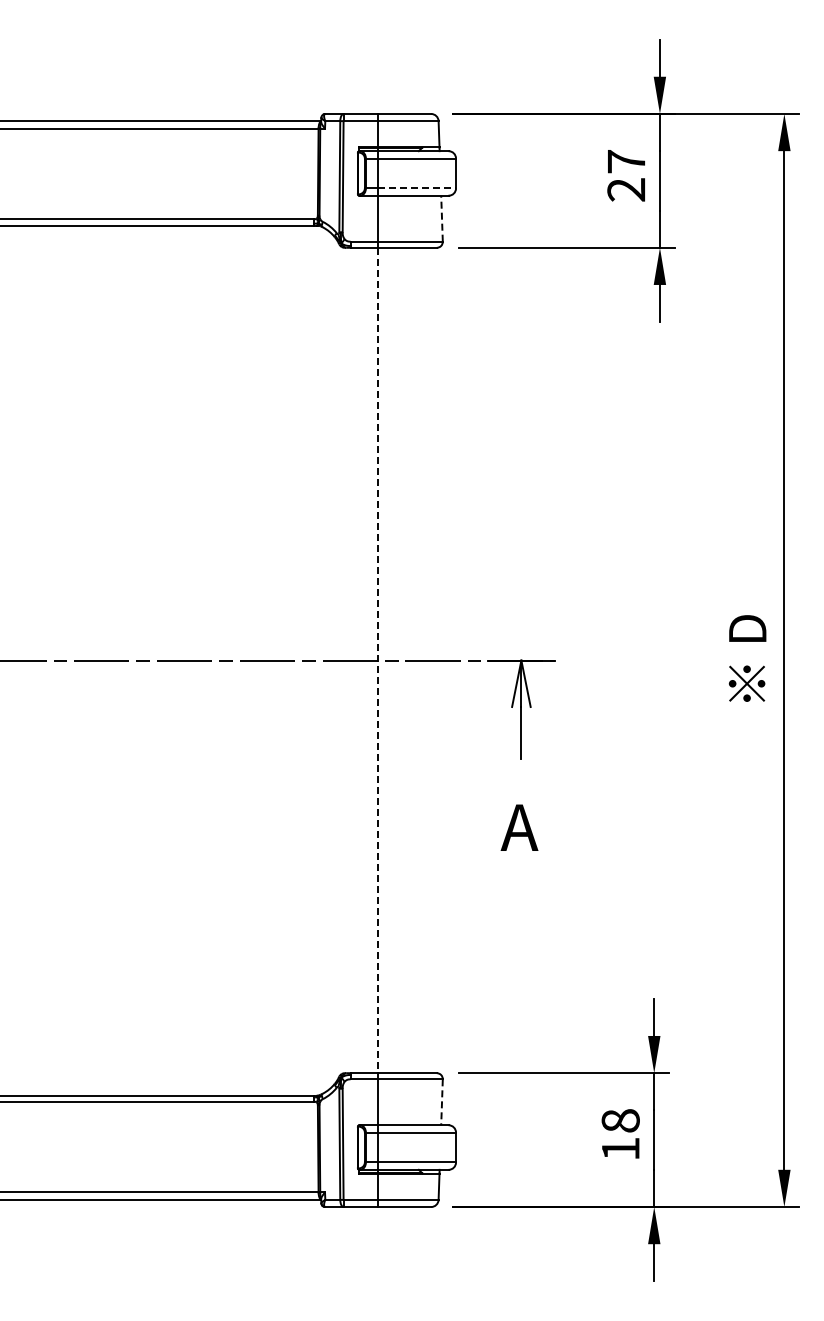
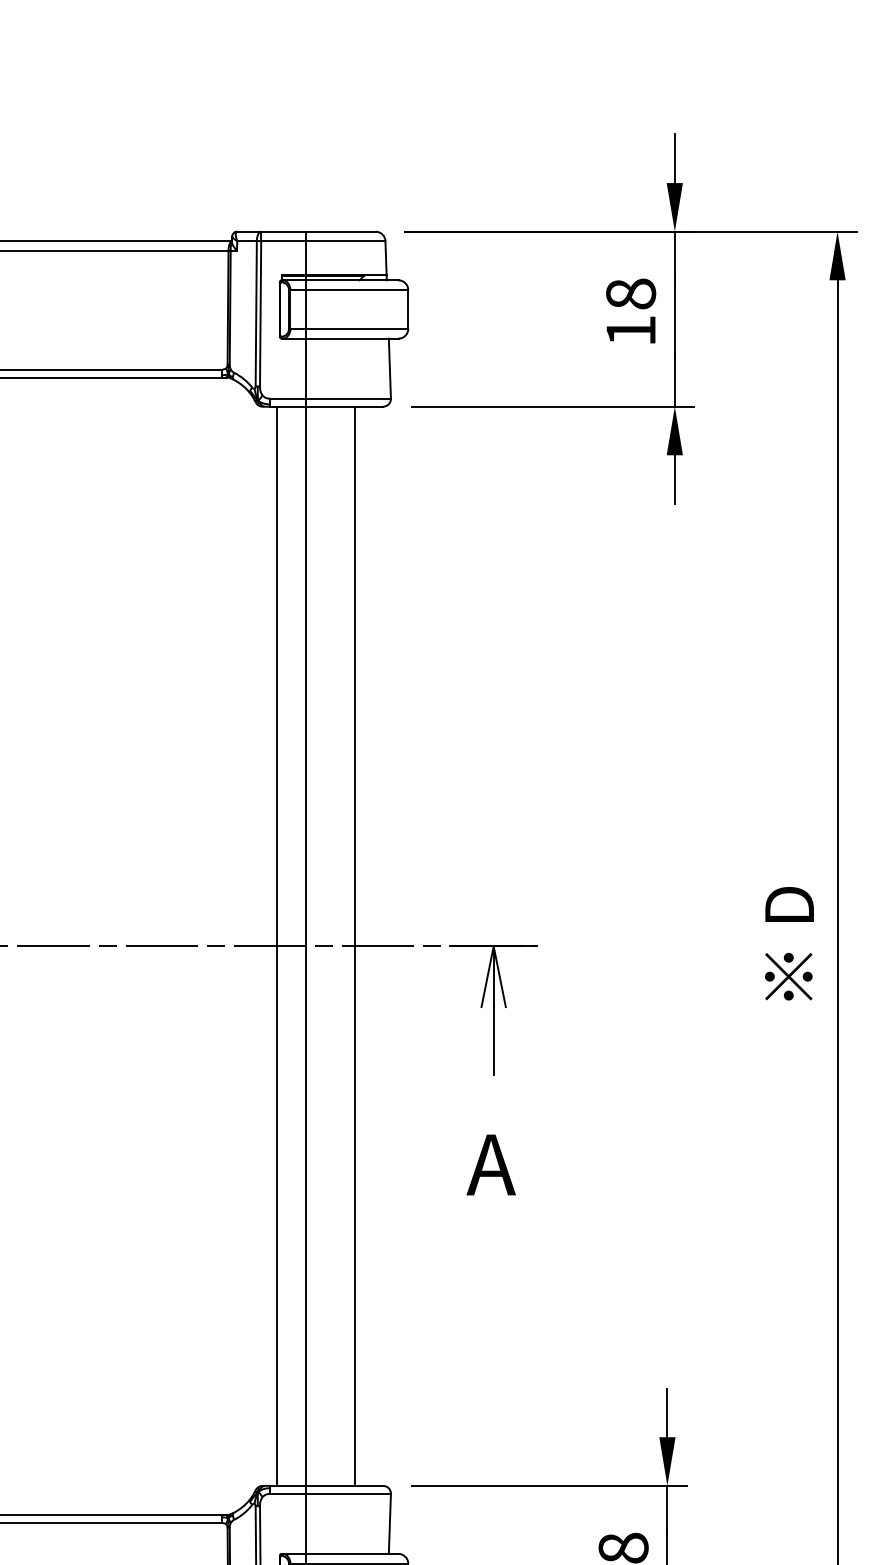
text: (626, 175) -> (631, 312), 27 -> 18
line: (417, 188) -> (357, 329), dashed -> solid
line: (442, 218) -> (390, 368), dashed -> solid
line: (355, 660) -> (276, 946), added
line: (377, 660) -> (305, 946), dashed -> solid
line: (415, 660) -> (355, 946), added
line: (442, 1102) -> (390, 1524), dashed -> solid

